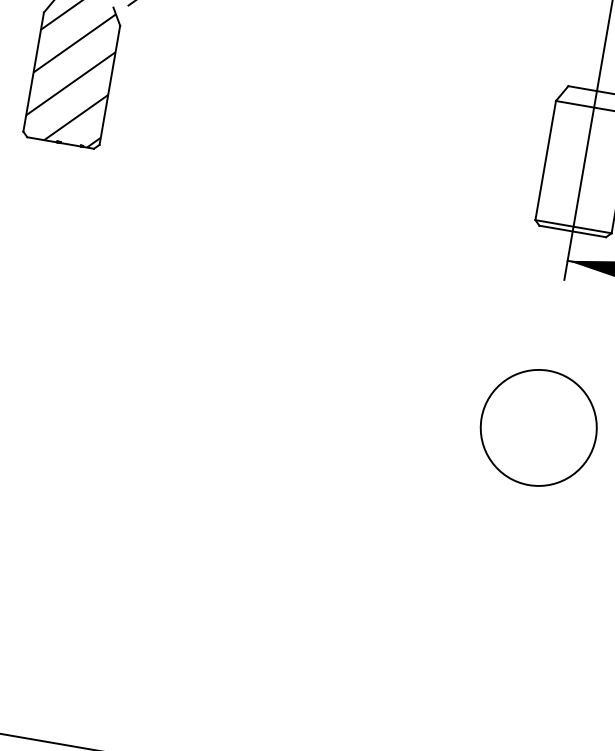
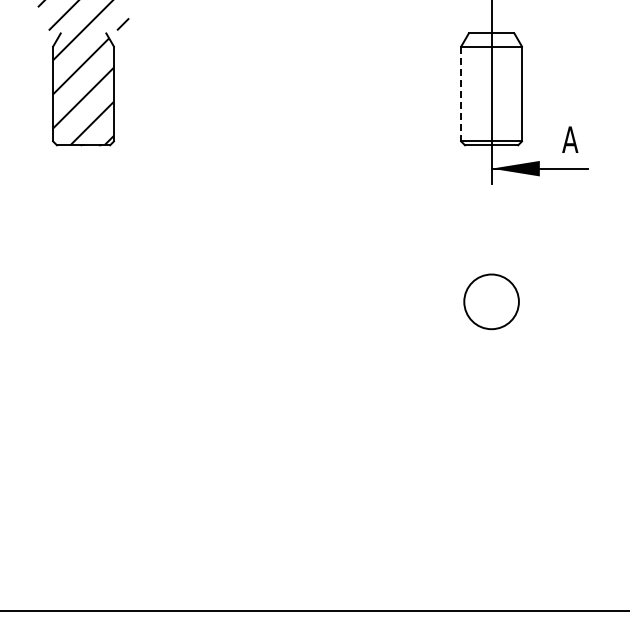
line: (545, 161) -> (461, 94), solid -> dashed
circle: (538, 427) -> (491, 301), size x0.6

